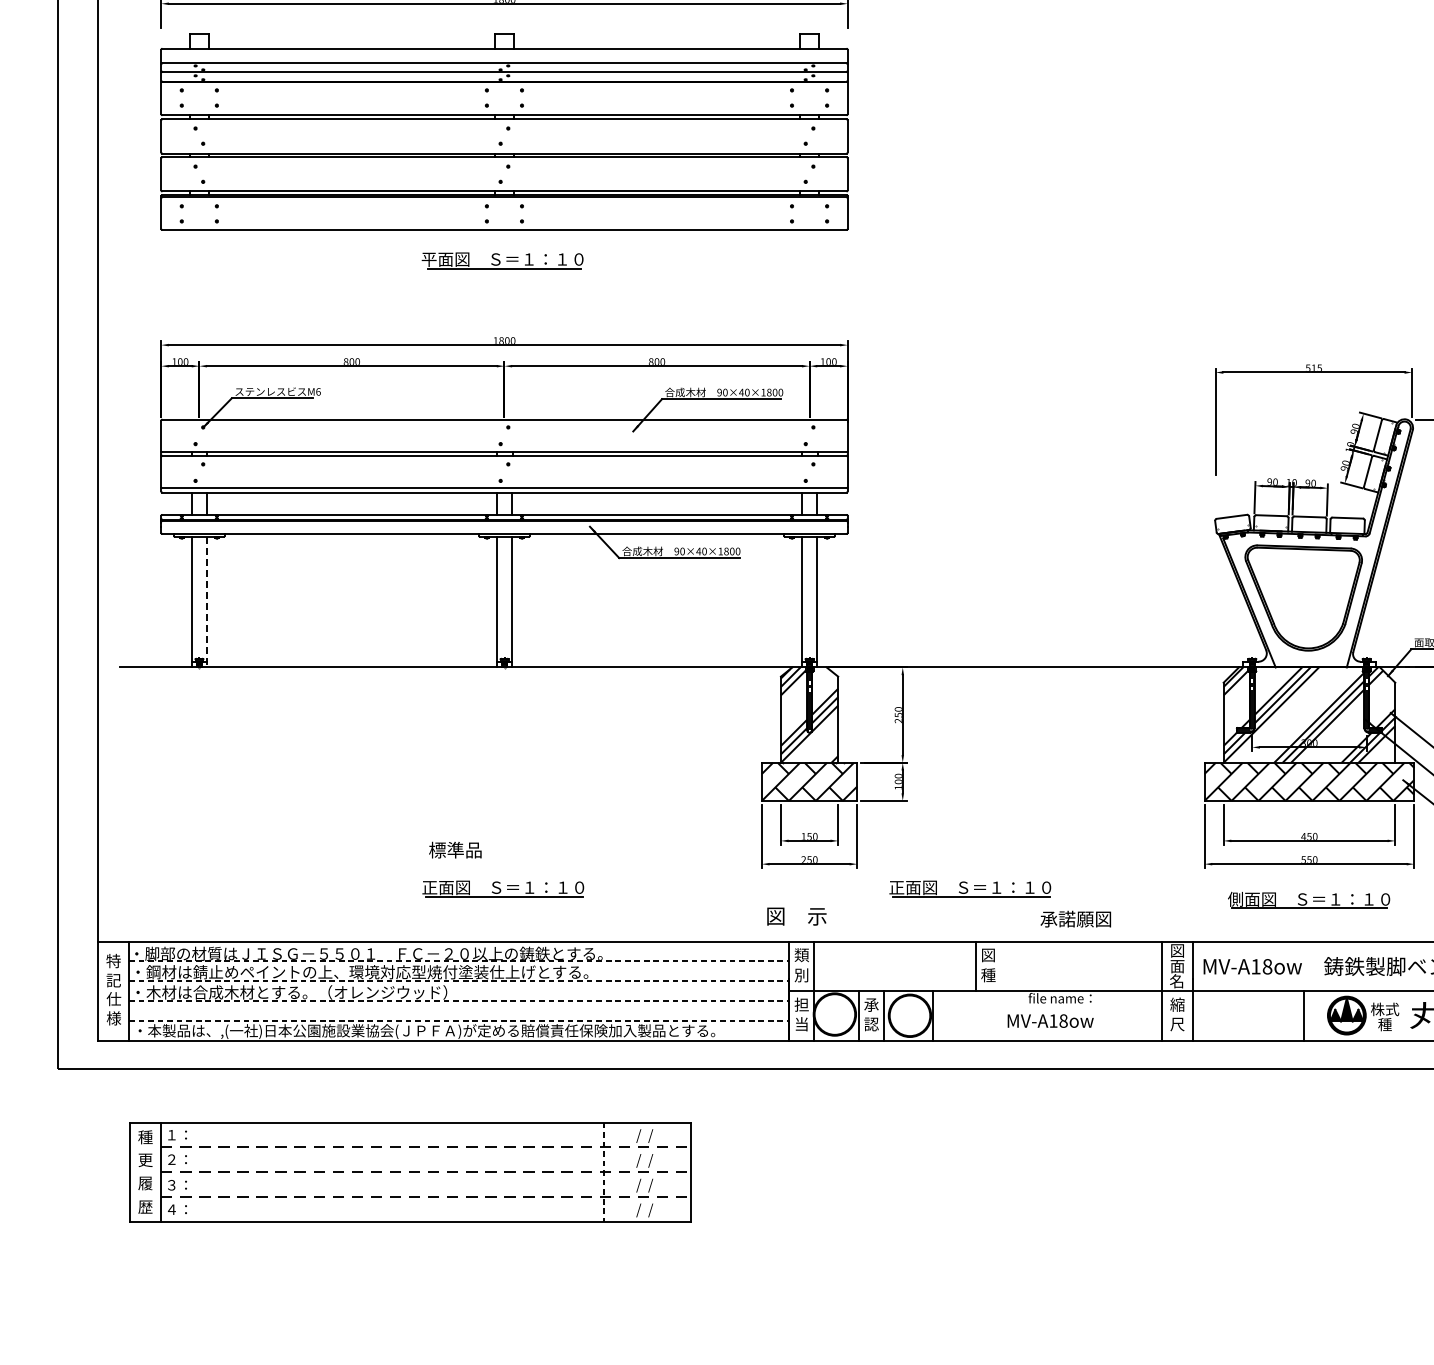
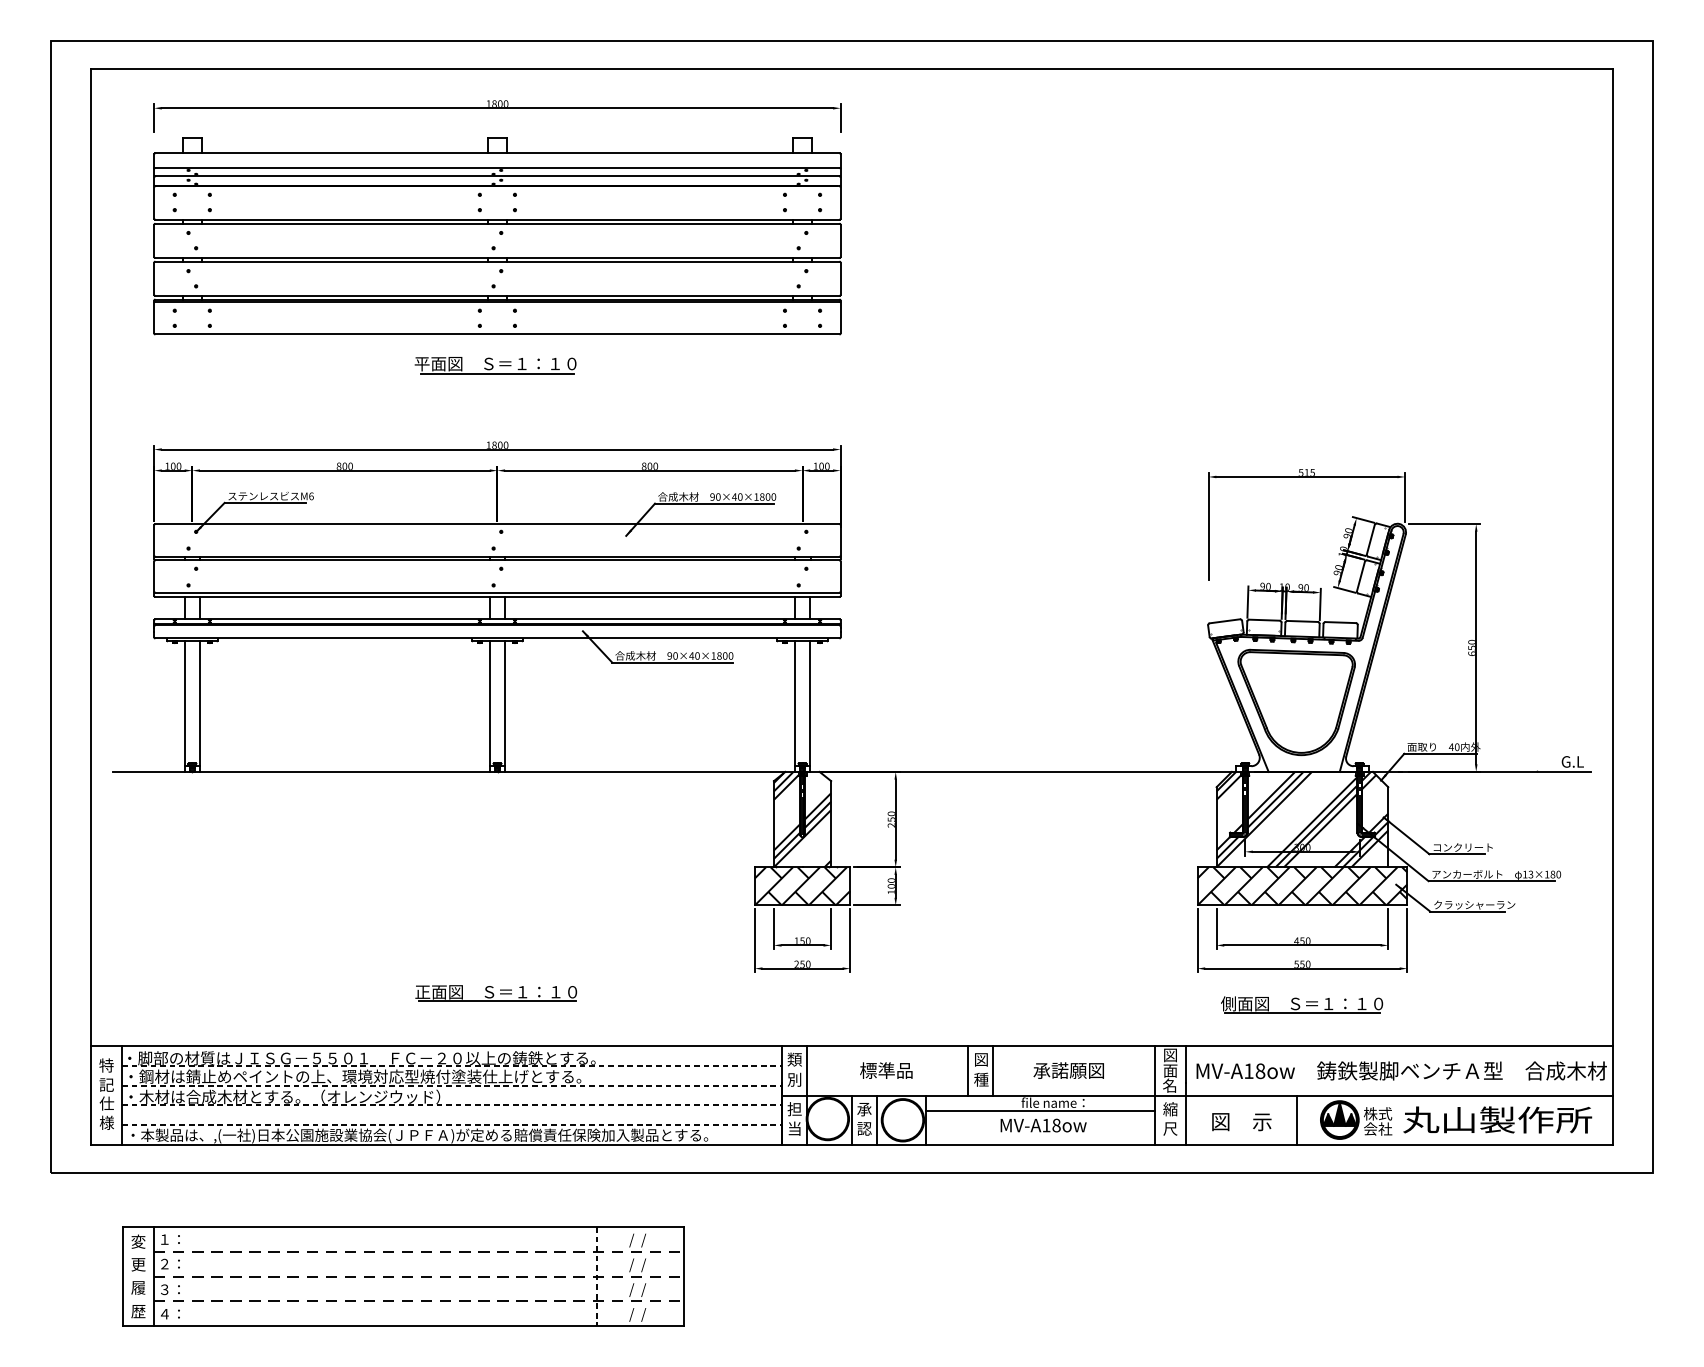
line: (207, 603) -> (200, 707), dashed -> solid
text: (455, 850) -> (886, 1070), moved
part: (970, 889) -> (963, 993), removed
text: (796, 917) -> (1241, 1122), moved
text: (1075, 919) -> (1068, 1070), moved
line: (1000, 966) -> (993, 1070), added
line: (1047, 1006) -> (1040, 1110), added
text: (1385, 1024) -> (1378, 1128), 種 -> 会社
text: (145, 1137) -> (138, 1241), 種 -> 変

